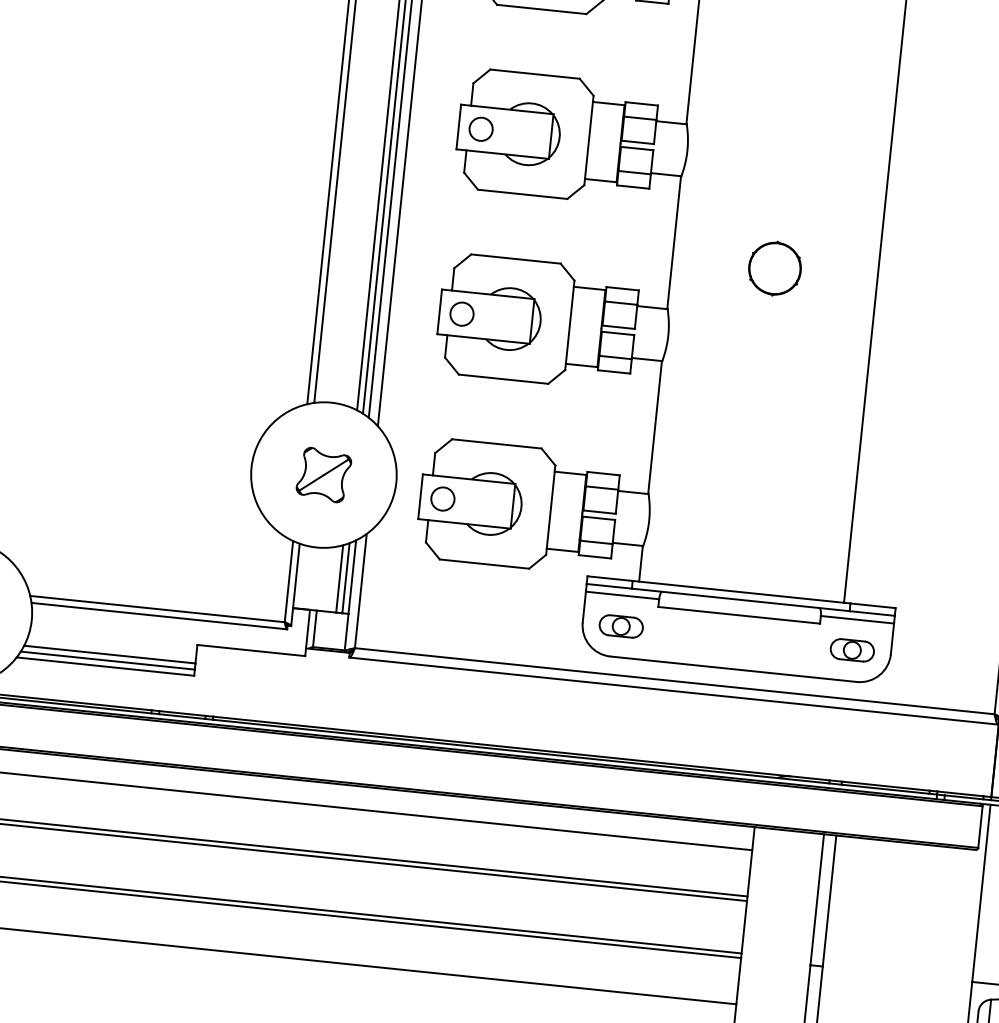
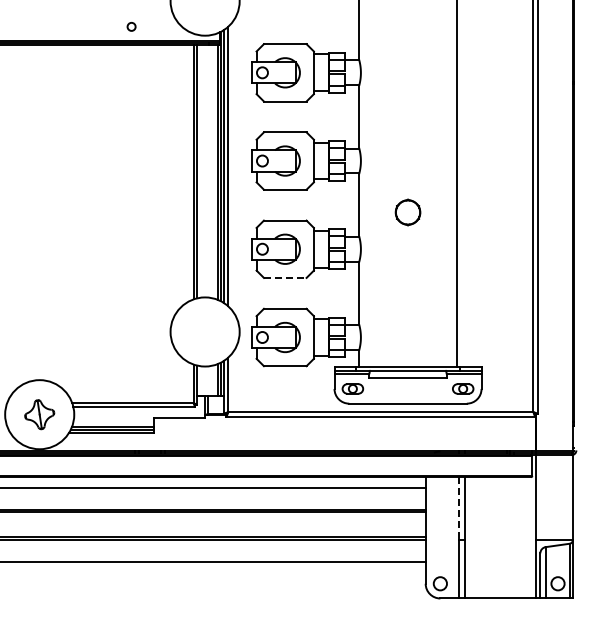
line: (504, 378) -> (285, 277), solid -> dashed
part: (324, 474) -> (205, 331), removed
line: (816, 899) -> (458, 508), solid -> dashed

